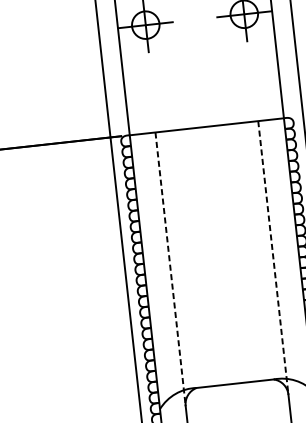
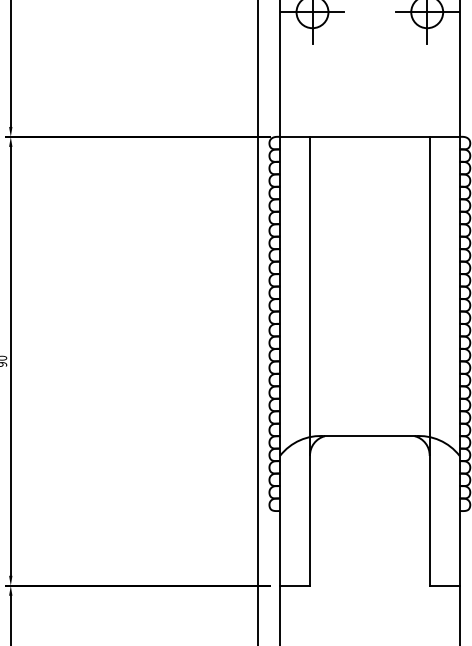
line: (273, 258) -> (429, 296), dashed -> solid
line: (171, 269) -> (310, 296), dashed -> solid

